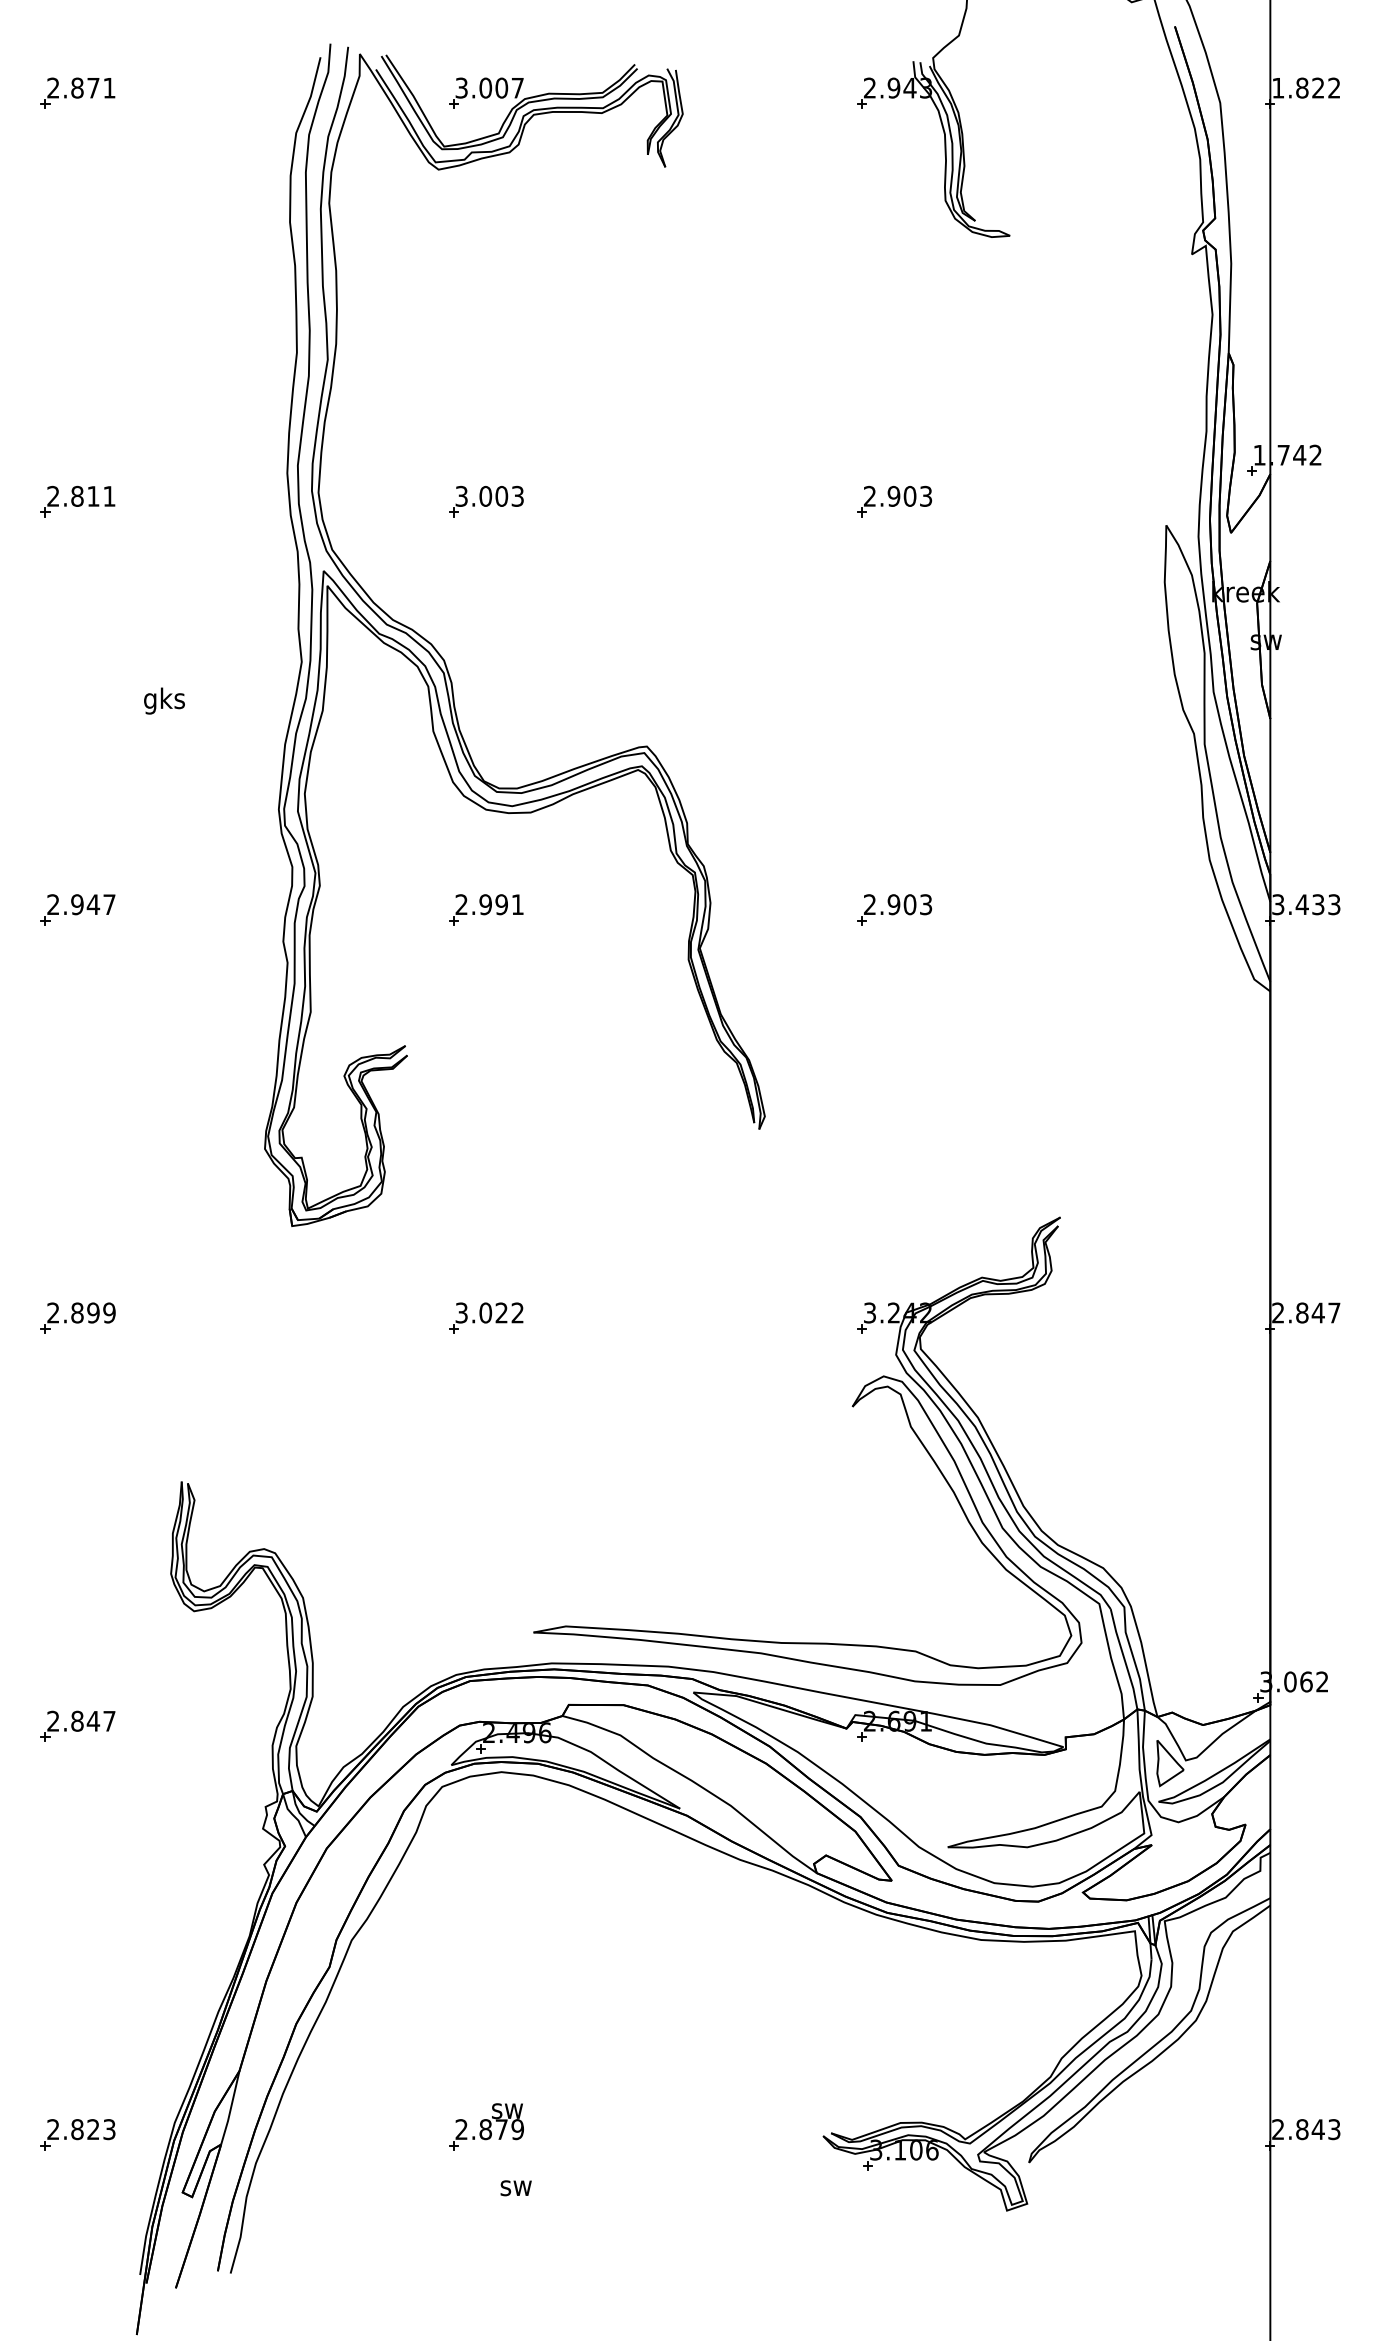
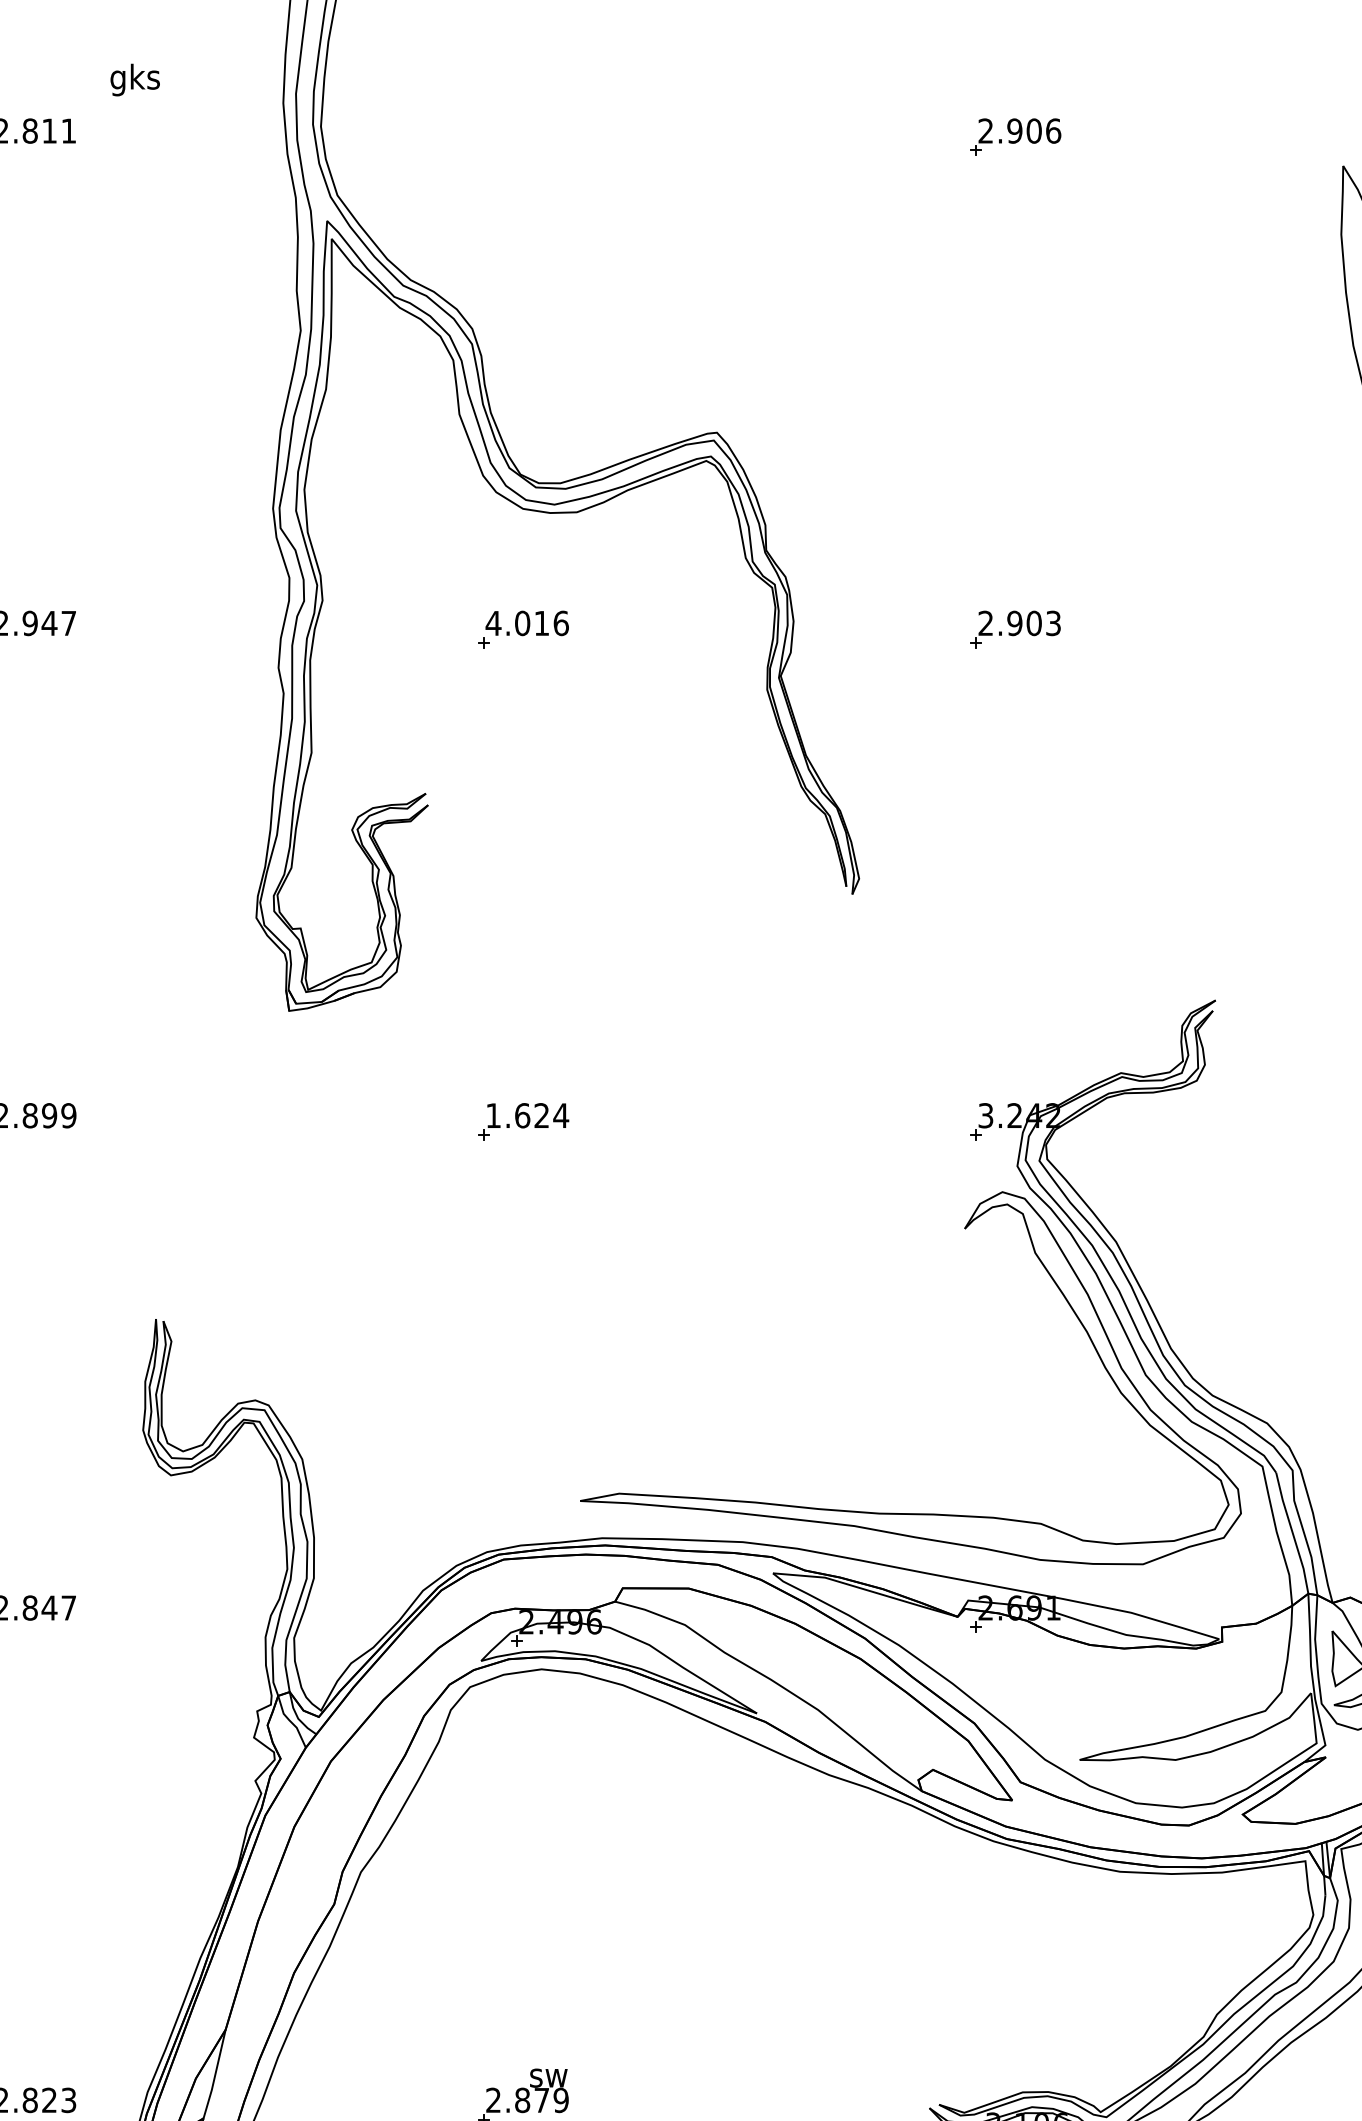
text: (926, 495) -> (1054, 129), 2.903 -> 2.906
part: (486, 501) -> (523, 137), removed
text: (164, 700) -> (135, 79), moved
text: (489, 904) -> (527, 623), 2.991 -> 4.016
text: (489, 1312) -> (527, 1115), 3.022 -> 1.624

